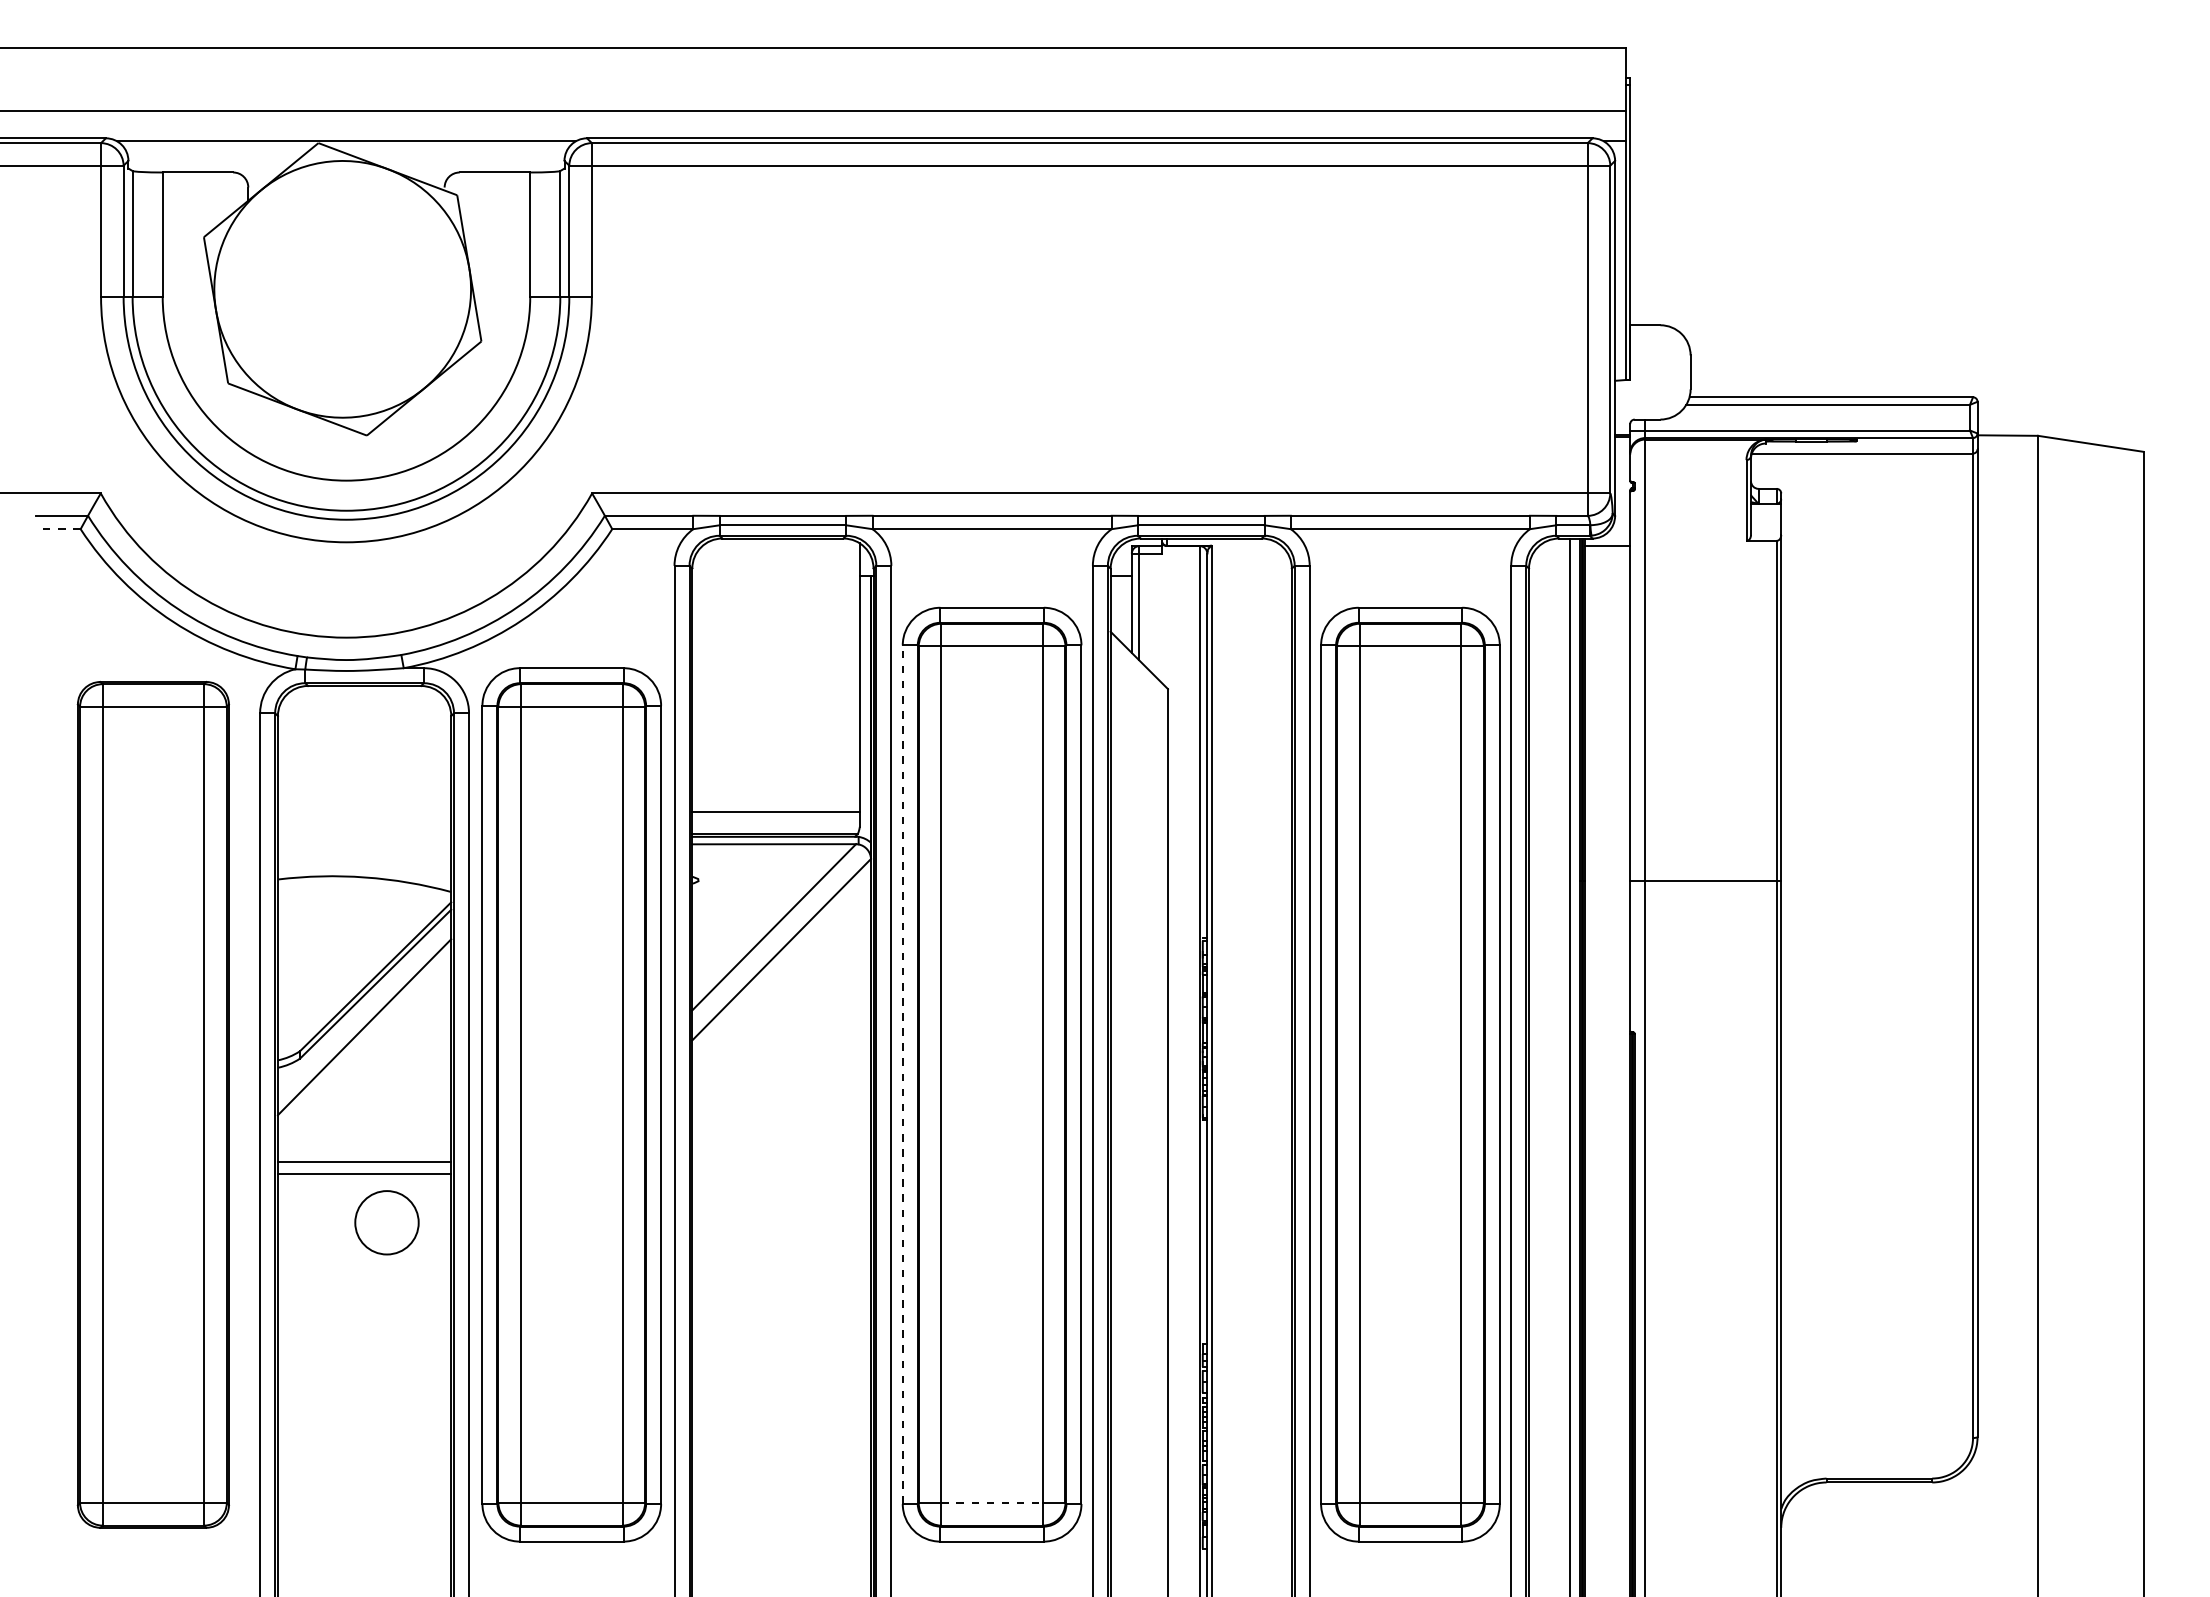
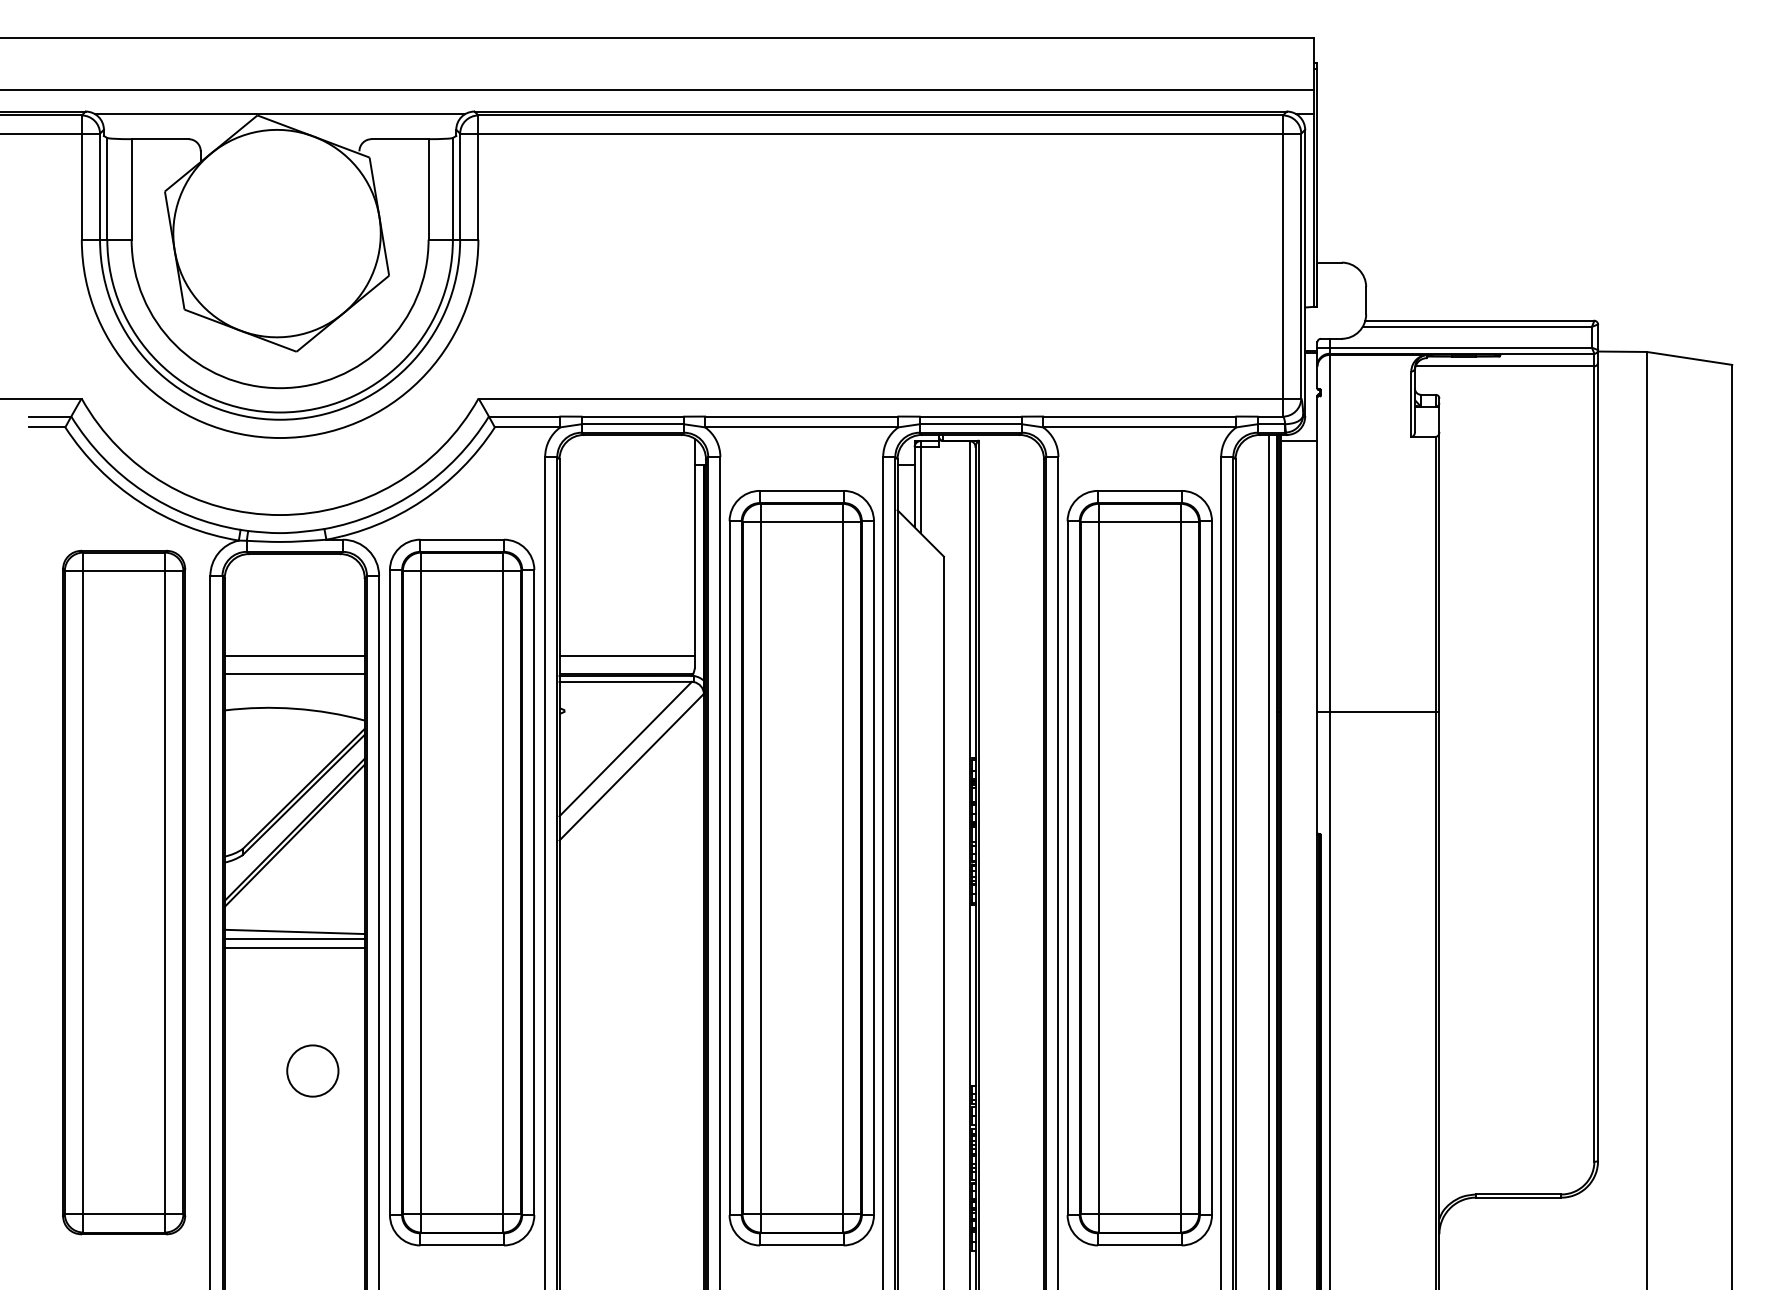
line: (57, 529) -> (46, 427), dashed -> solid
line: (364, 811) -> (294, 655), added
line: (364, 834) -> (294, 674), added
line: (364, 1034) -> (294, 835), added
line: (902, 1074) -> (729, 868), dashed -> solid
line: (364, 1153) -> (294, 931), added
circle: (386, 1222) -> (312, 1070), moved
line: (992, 1503) -> (802, 1214), dashed -> solid

